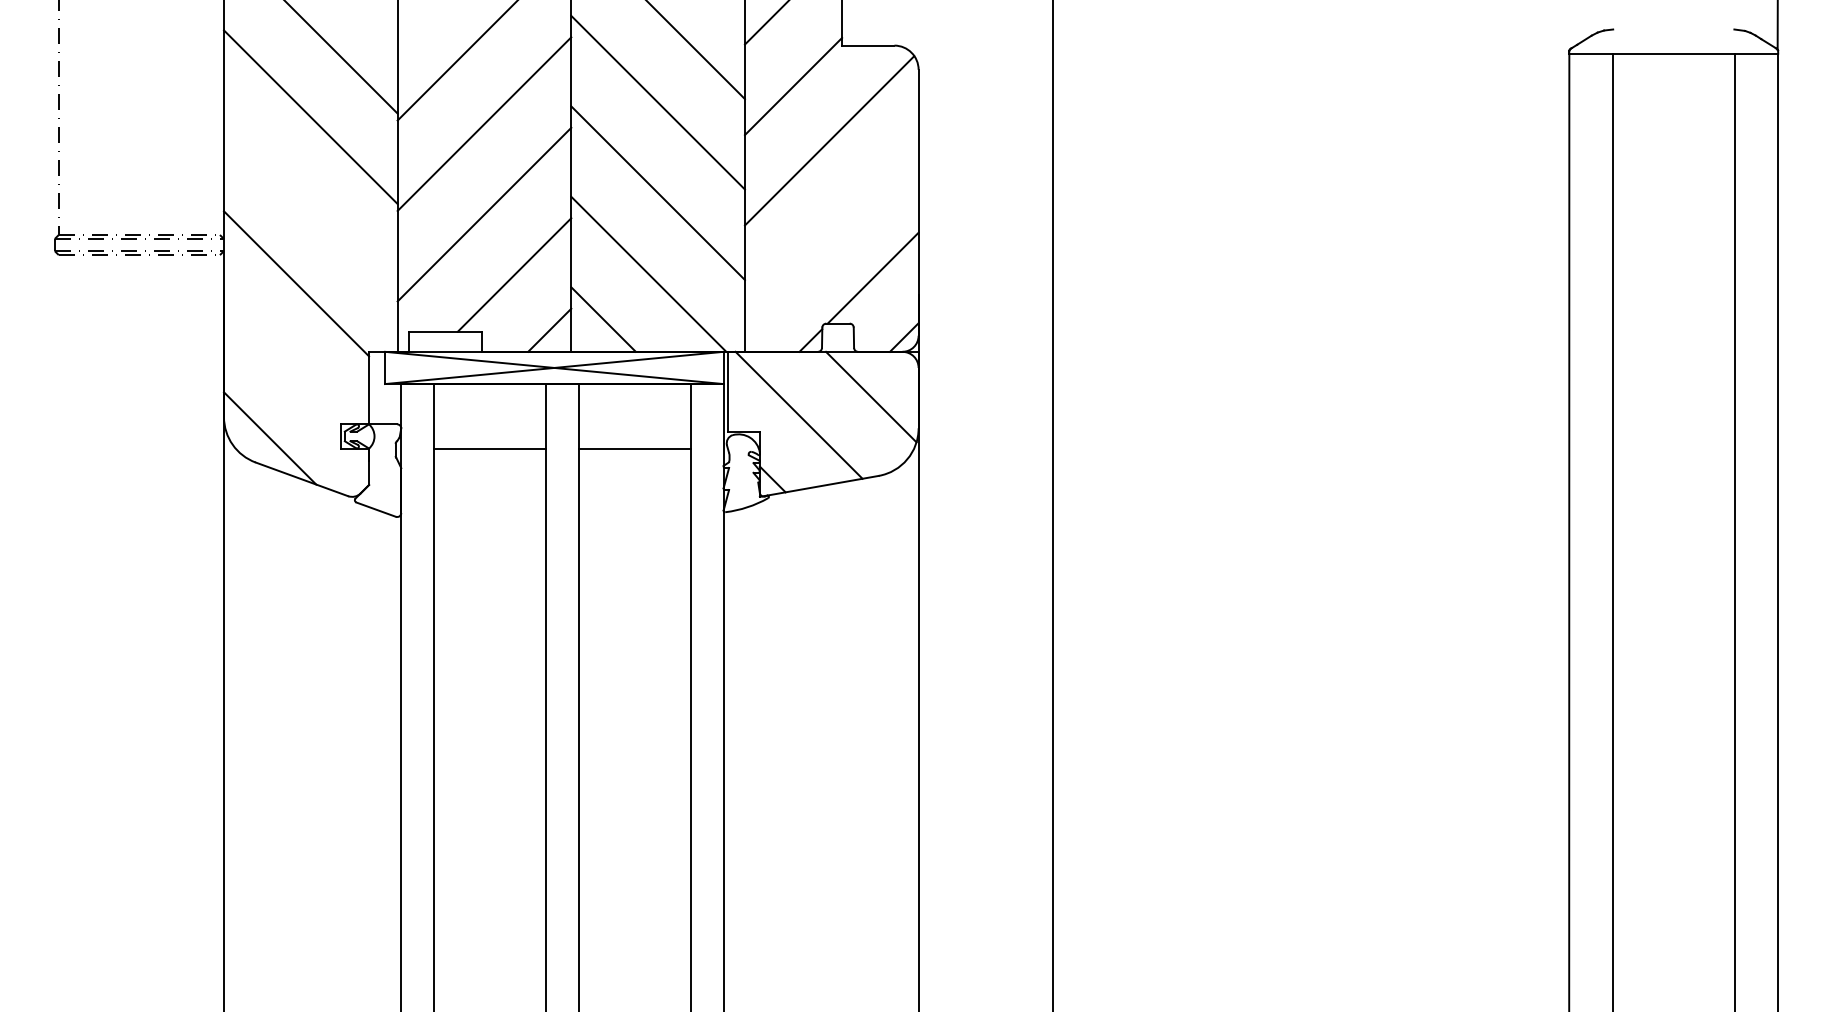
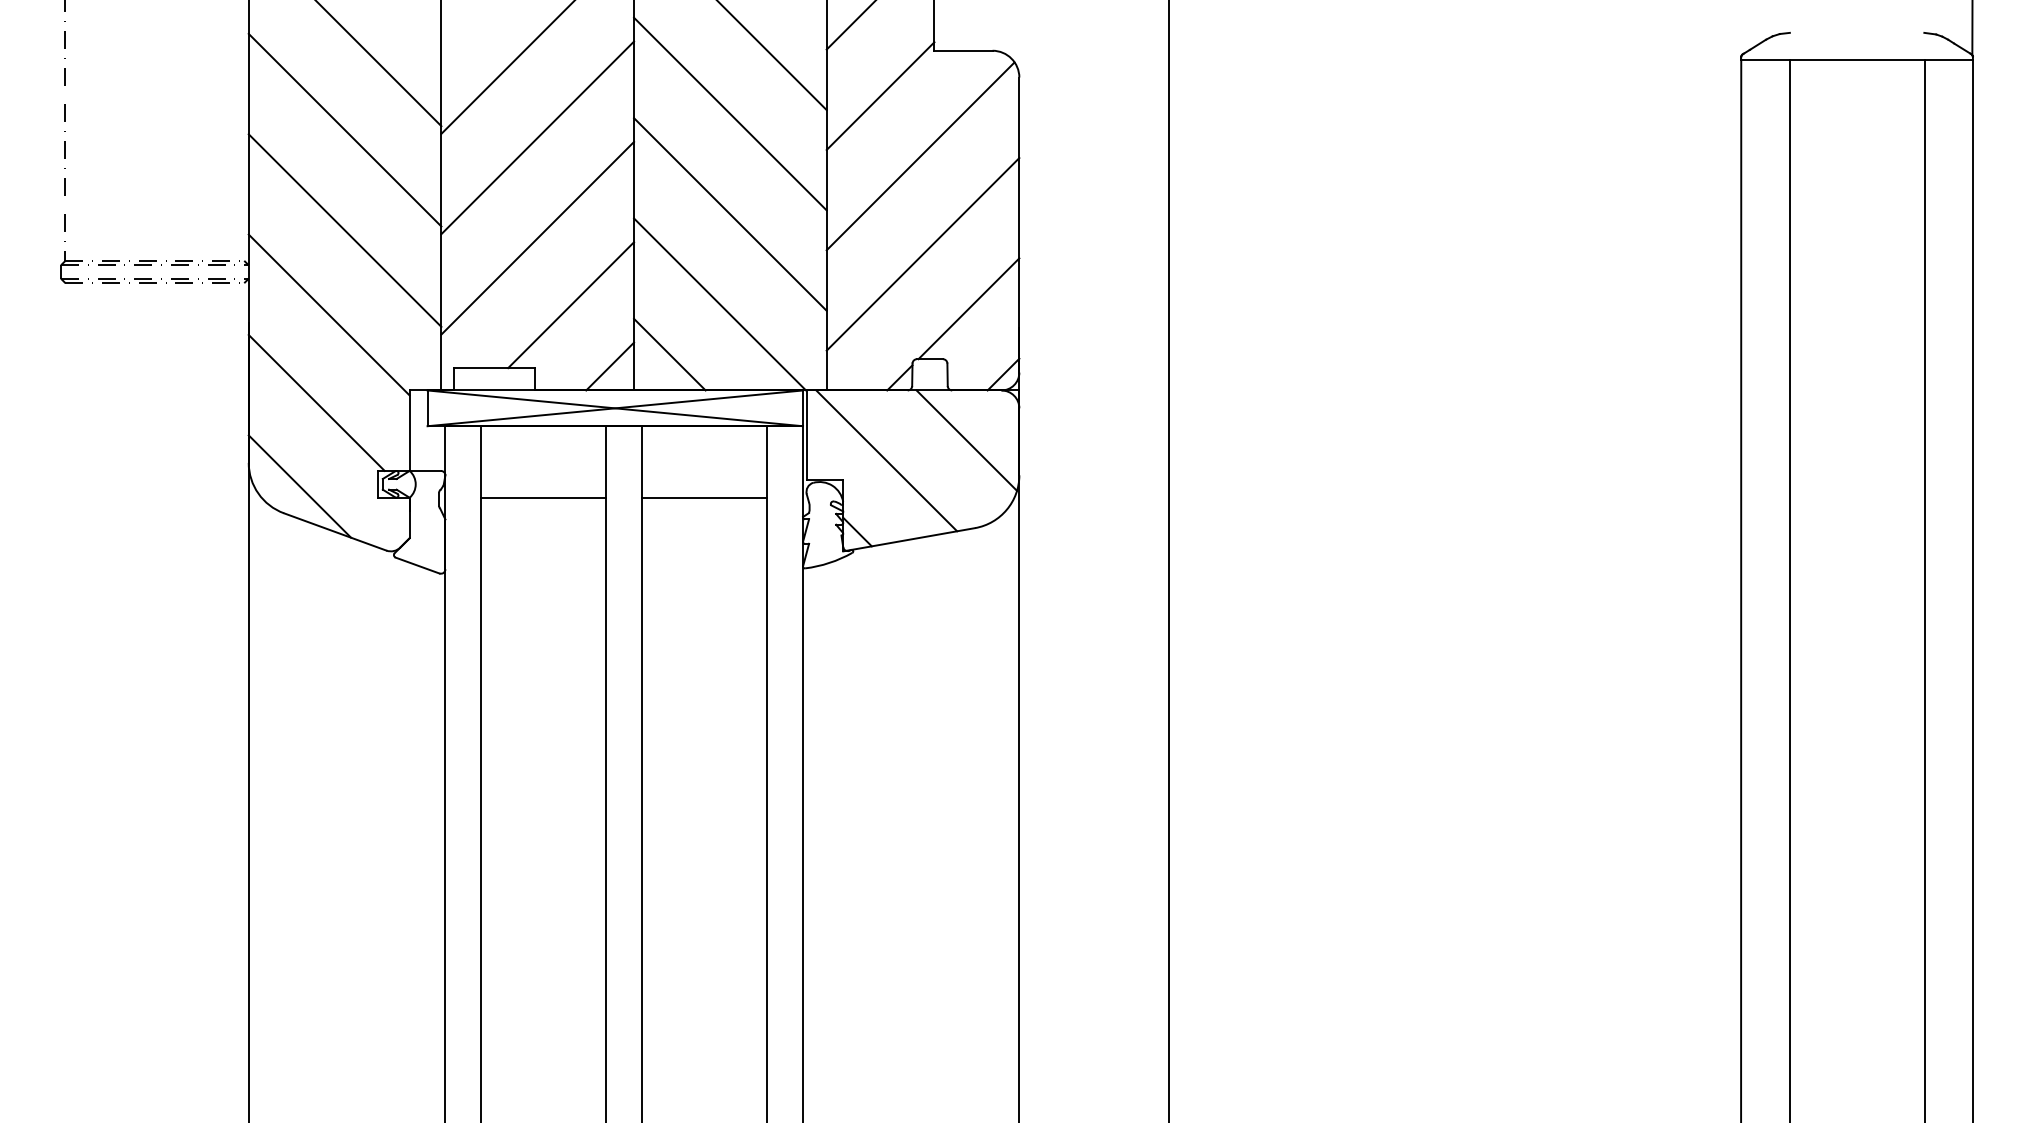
line: (310, 207) -> (344, 230), added
line: (831, 229) -> (922, 254), added
line: (285, 362) -> (316, 402), added

